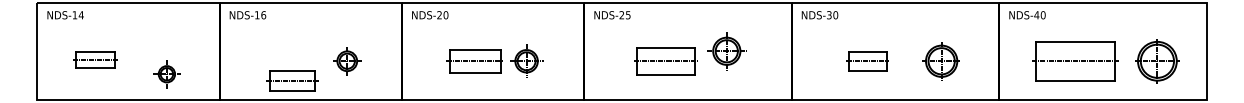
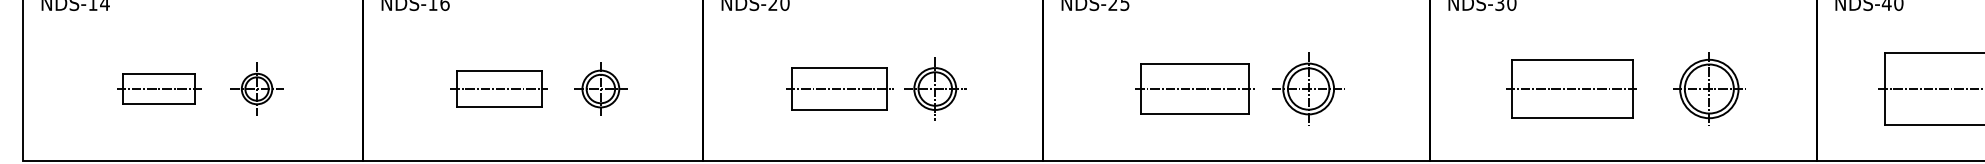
part: (726, 51) -> (1308, 89), moved
part: (95, 59) -> (159, 87), moved
part: (867, 61) -> (1571, 89), size x1.67
part: (166, 74) -> (256, 89), moved
part: (292, 80) -> (498, 87), moved

